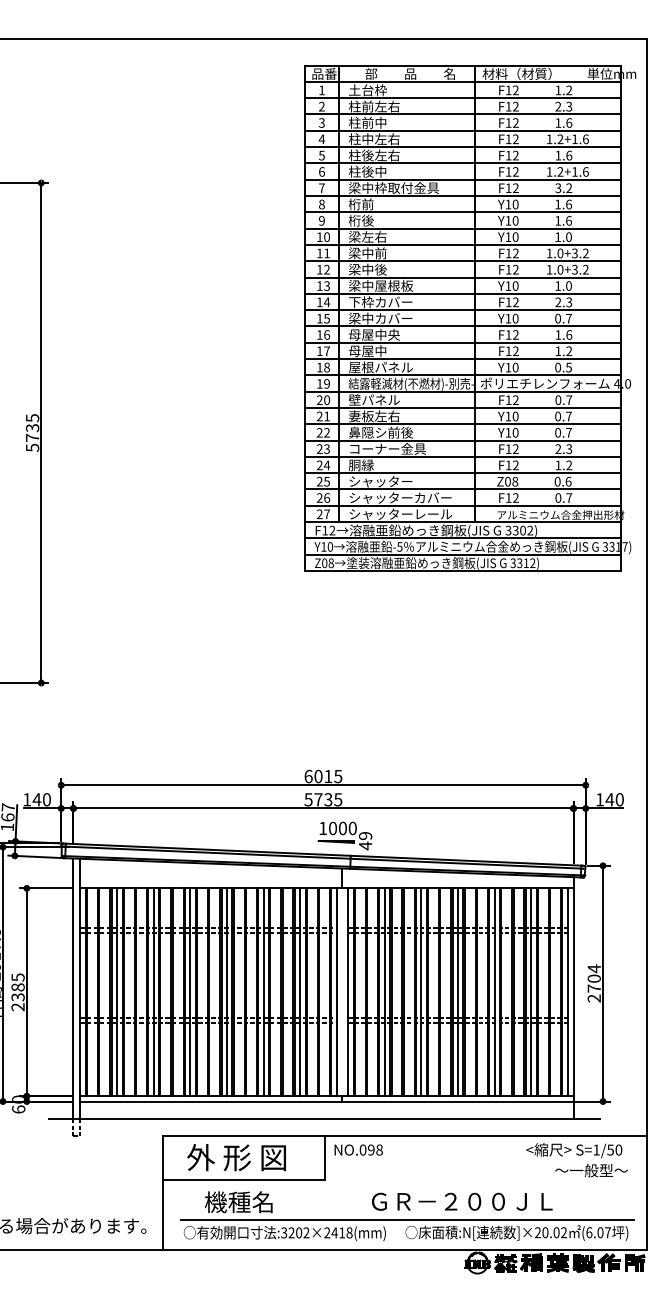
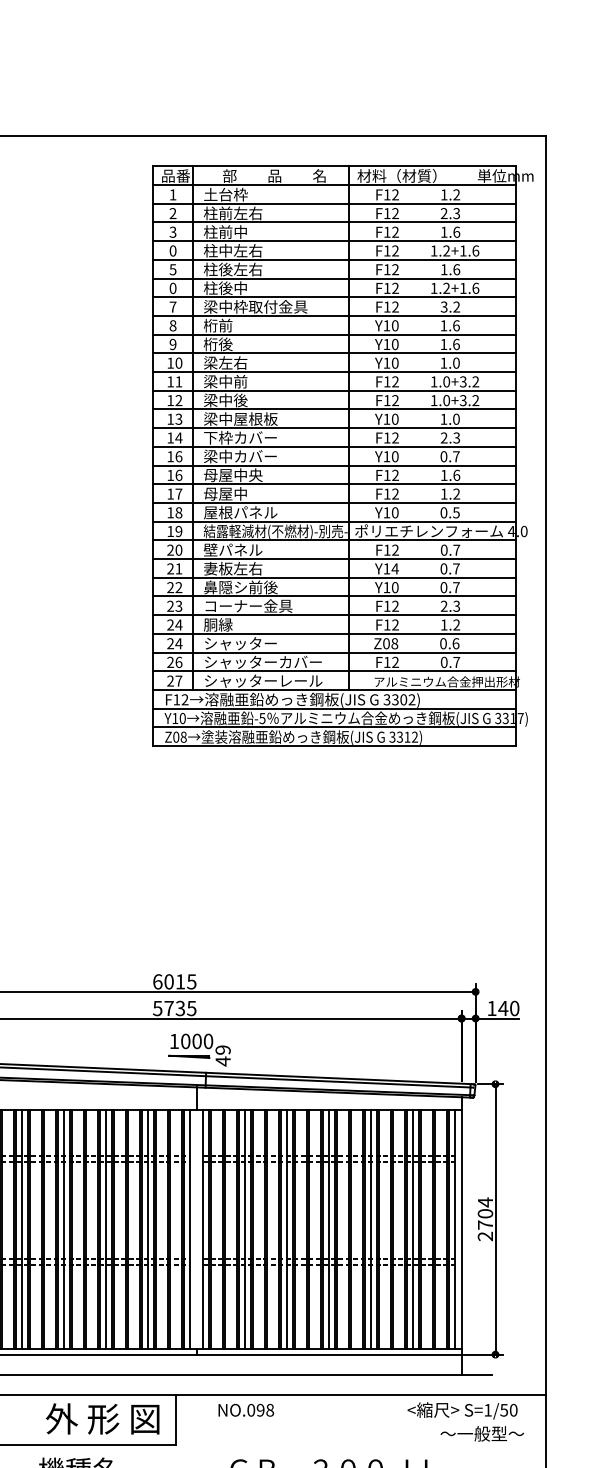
text: (321, 139) -> (172, 251), 4 -> 0
text: (321, 171) -> (172, 287), 6 -> 0
text: (327, 318) -> (179, 456), 15 -> 16
text: (515, 416) -> (395, 568), Y10 -> Y14
text: (326, 481) -> (178, 643), 25 -> 24
text: (358, 1149) -> (245, 1409), moved
text: (236, 1157) -> (102, 1418), moved

